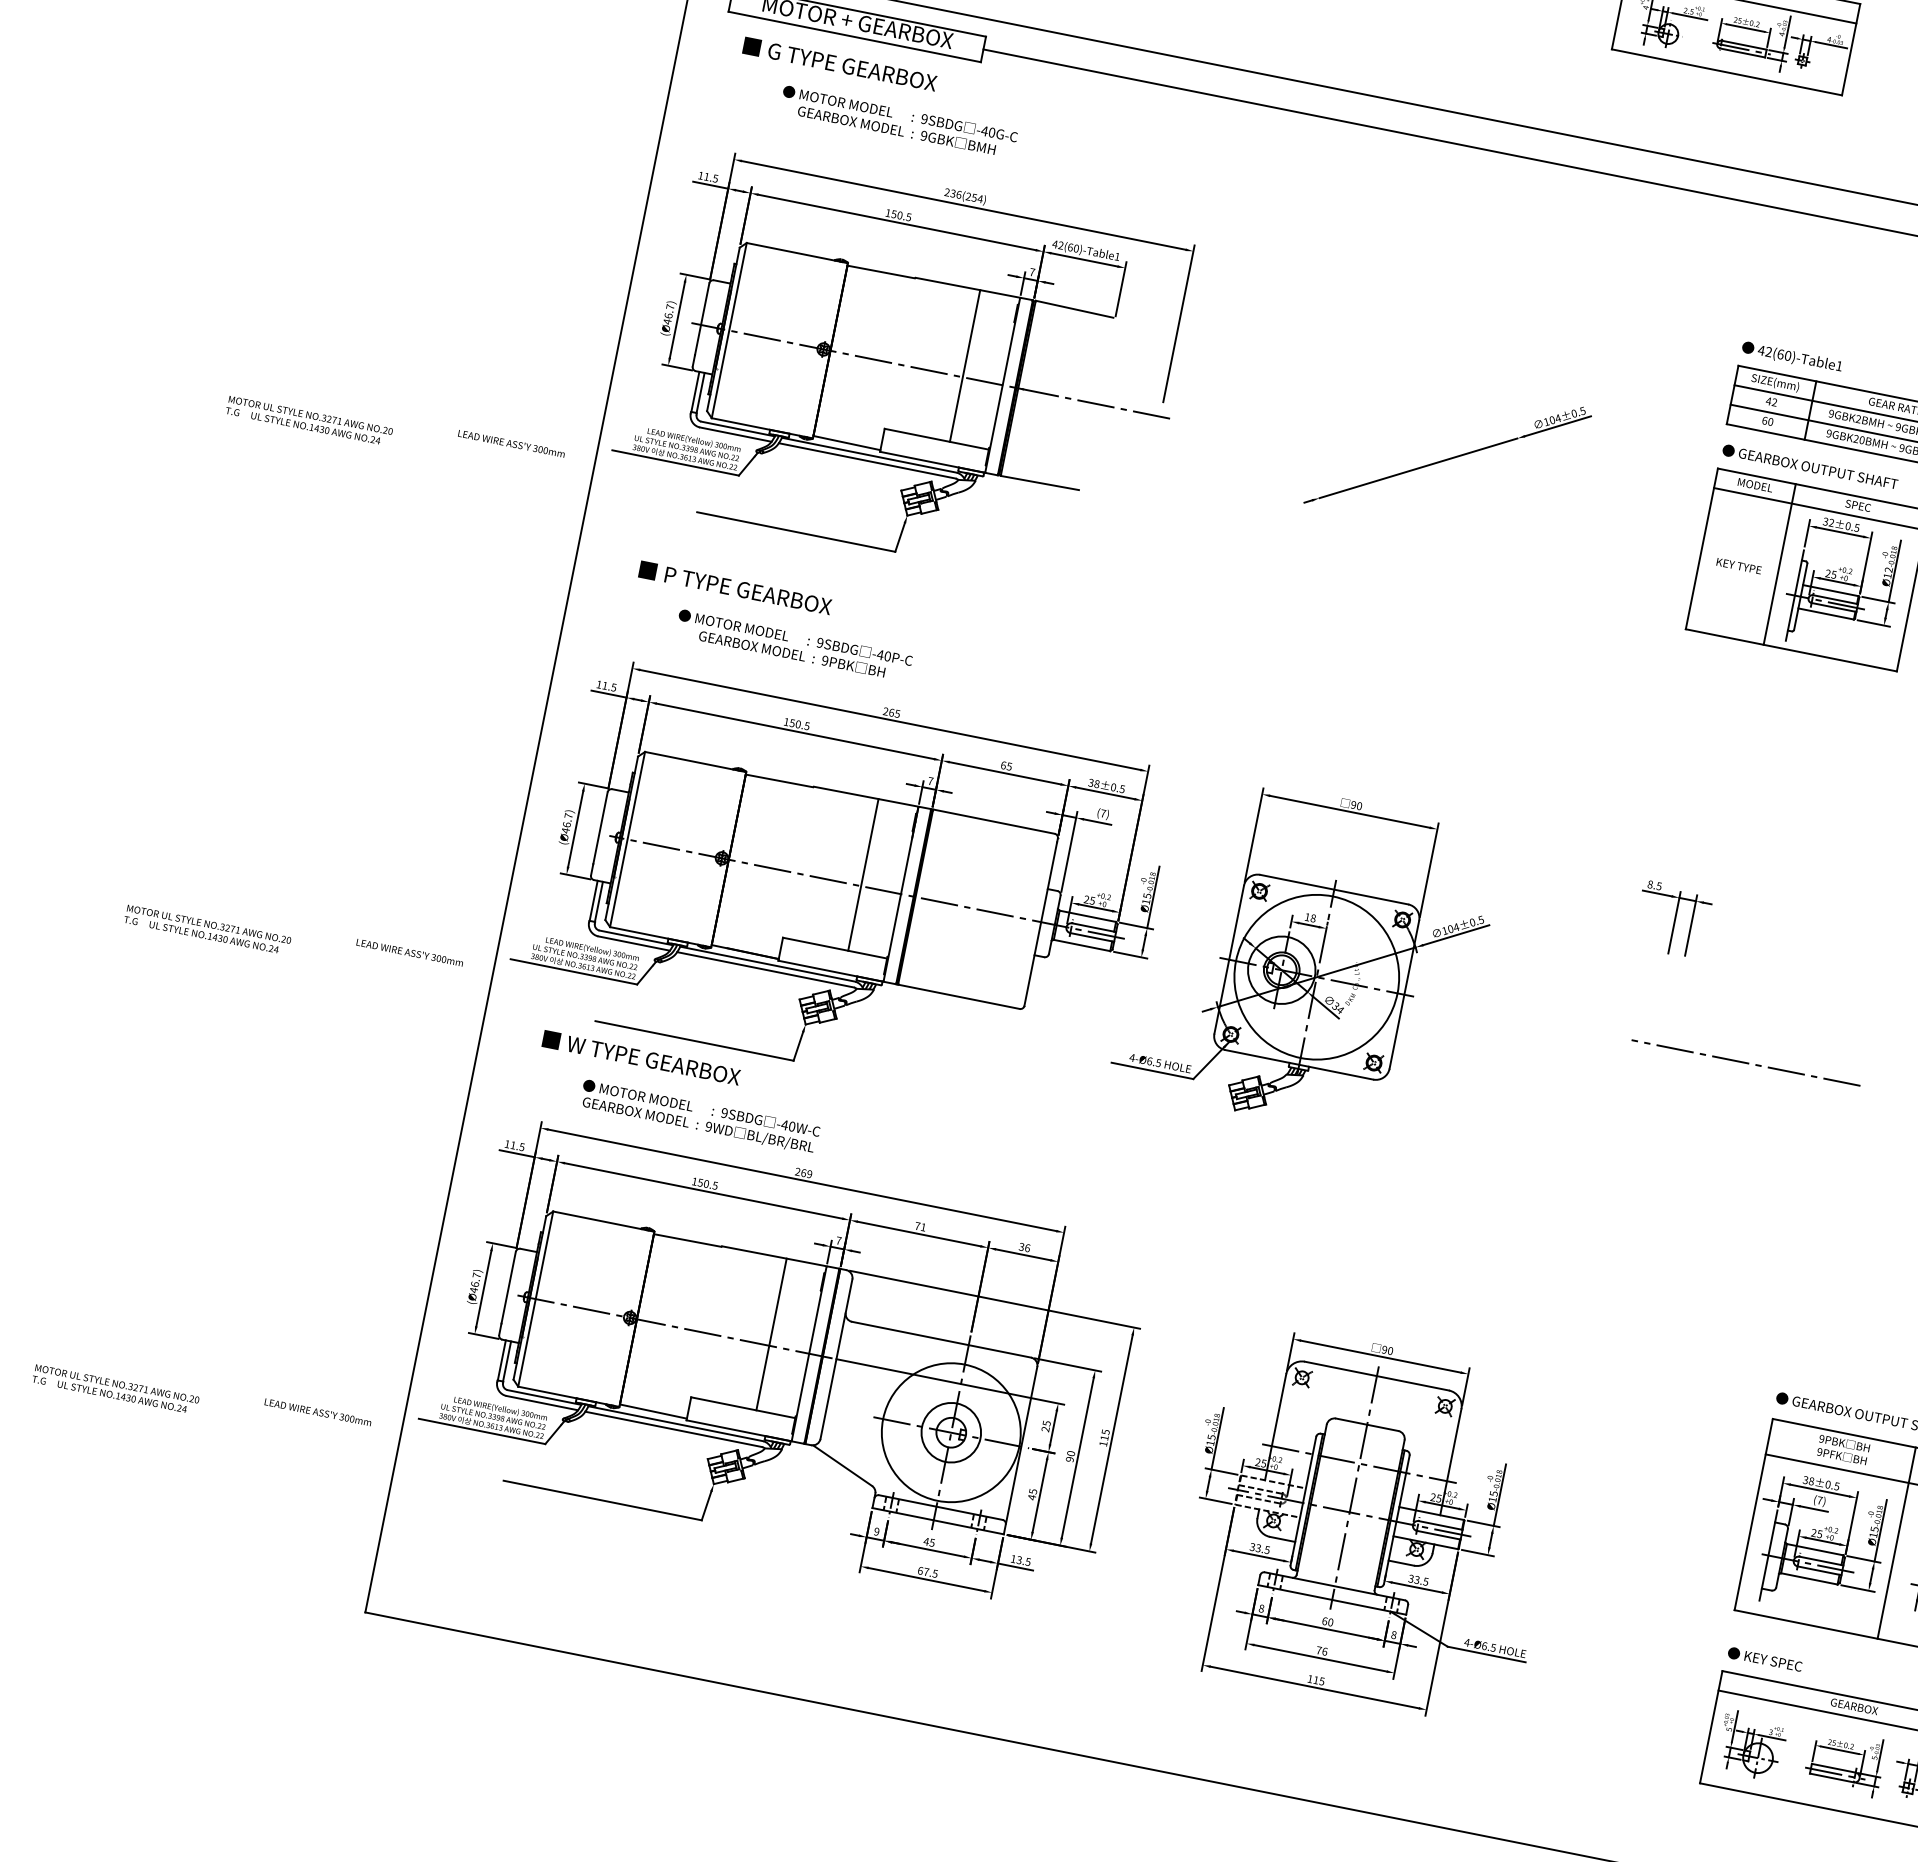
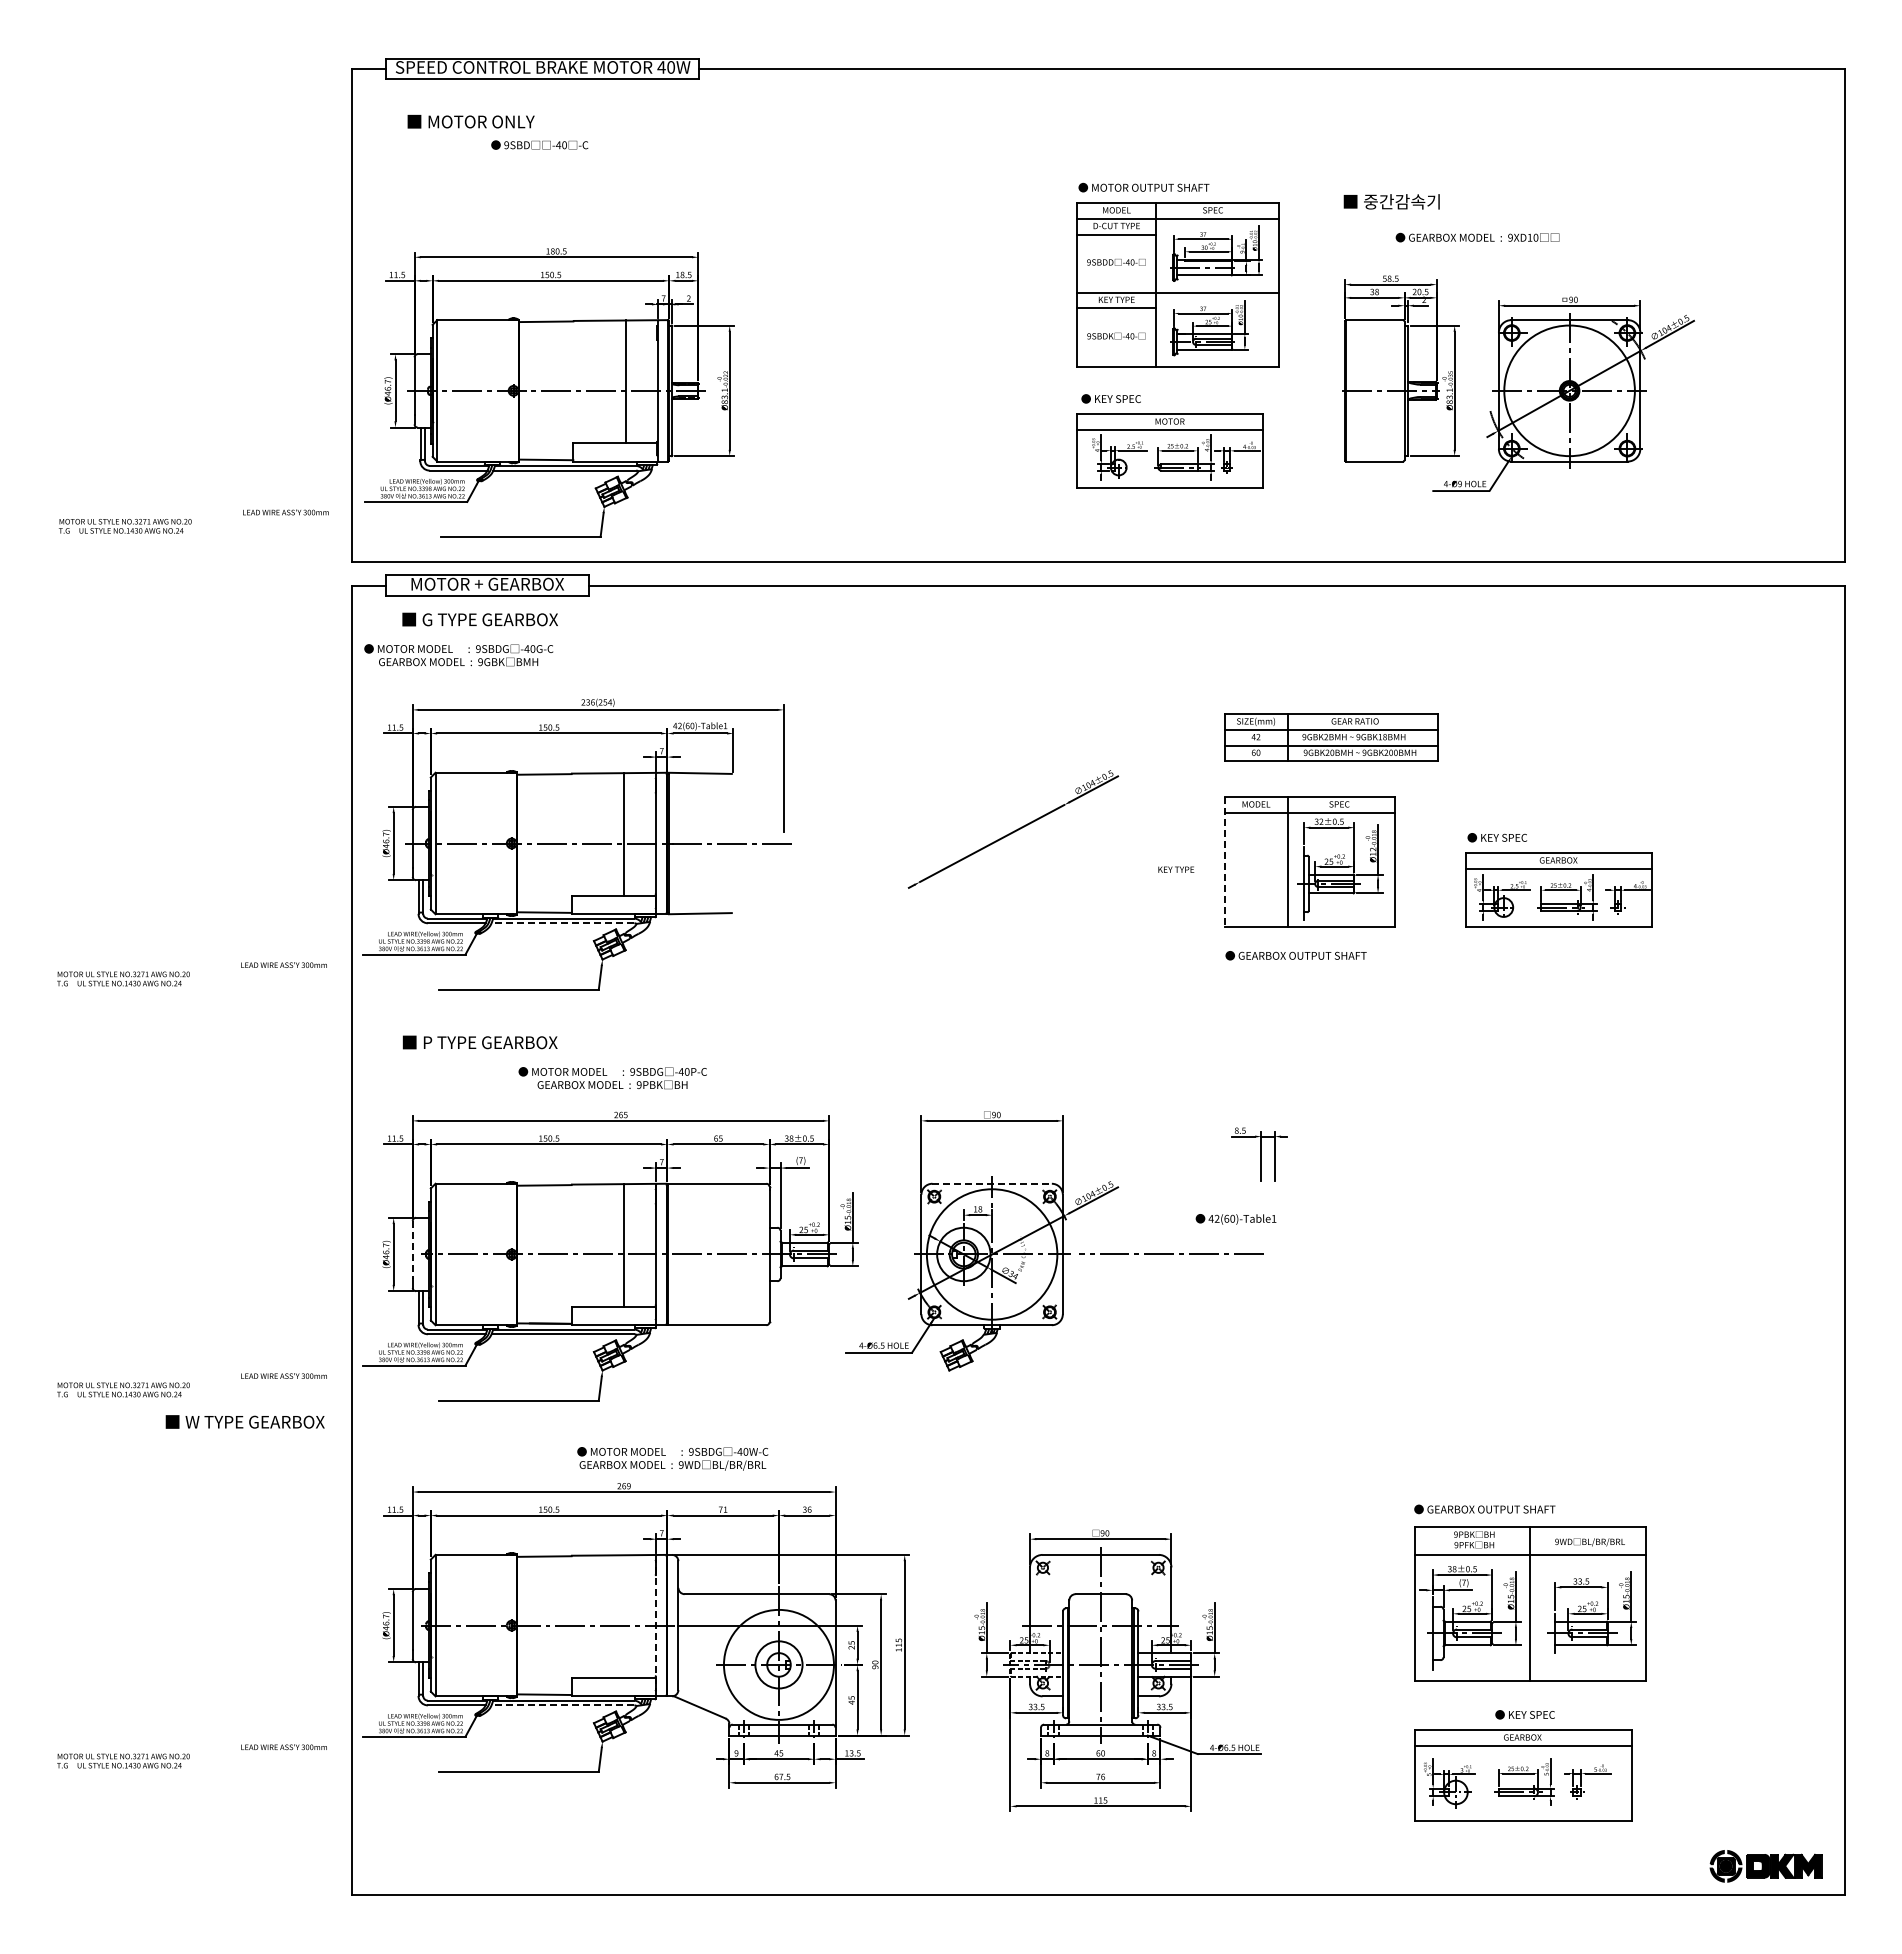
text: (898, 122) -> (458, 655), moved
text: (1791, 357) -> (1235, 1219), moved
line: (866, 461) -> (562, 923), solid -> dashed
text: (1809, 466) -> (1295, 955), moved
line: (1701, 549) -> (1224, 862), solid -> dashed
text: (1739, 565) -> (1176, 869), moved
text: (793, 646) -> (612, 1078), moved
line: (600, 827) -> (412, 1249), solid -> dashed
line: (1334, 889) -> (992, 1183), solid -> dashed
text: (640, 1057) -> (244, 1421), moved
line: (1745, 1061) -> (1171, 1253), moved
text: (699, 1116) -> (672, 1458), moved
line: (771, 1334) -> (624, 1616), removed
line: (809, 1353) -> (656, 1625), solid -> dashed
line: (673, 1429) -> (562, 1705), solid -> dashed
text: (1764, 1659) -> (1524, 1714), moved

